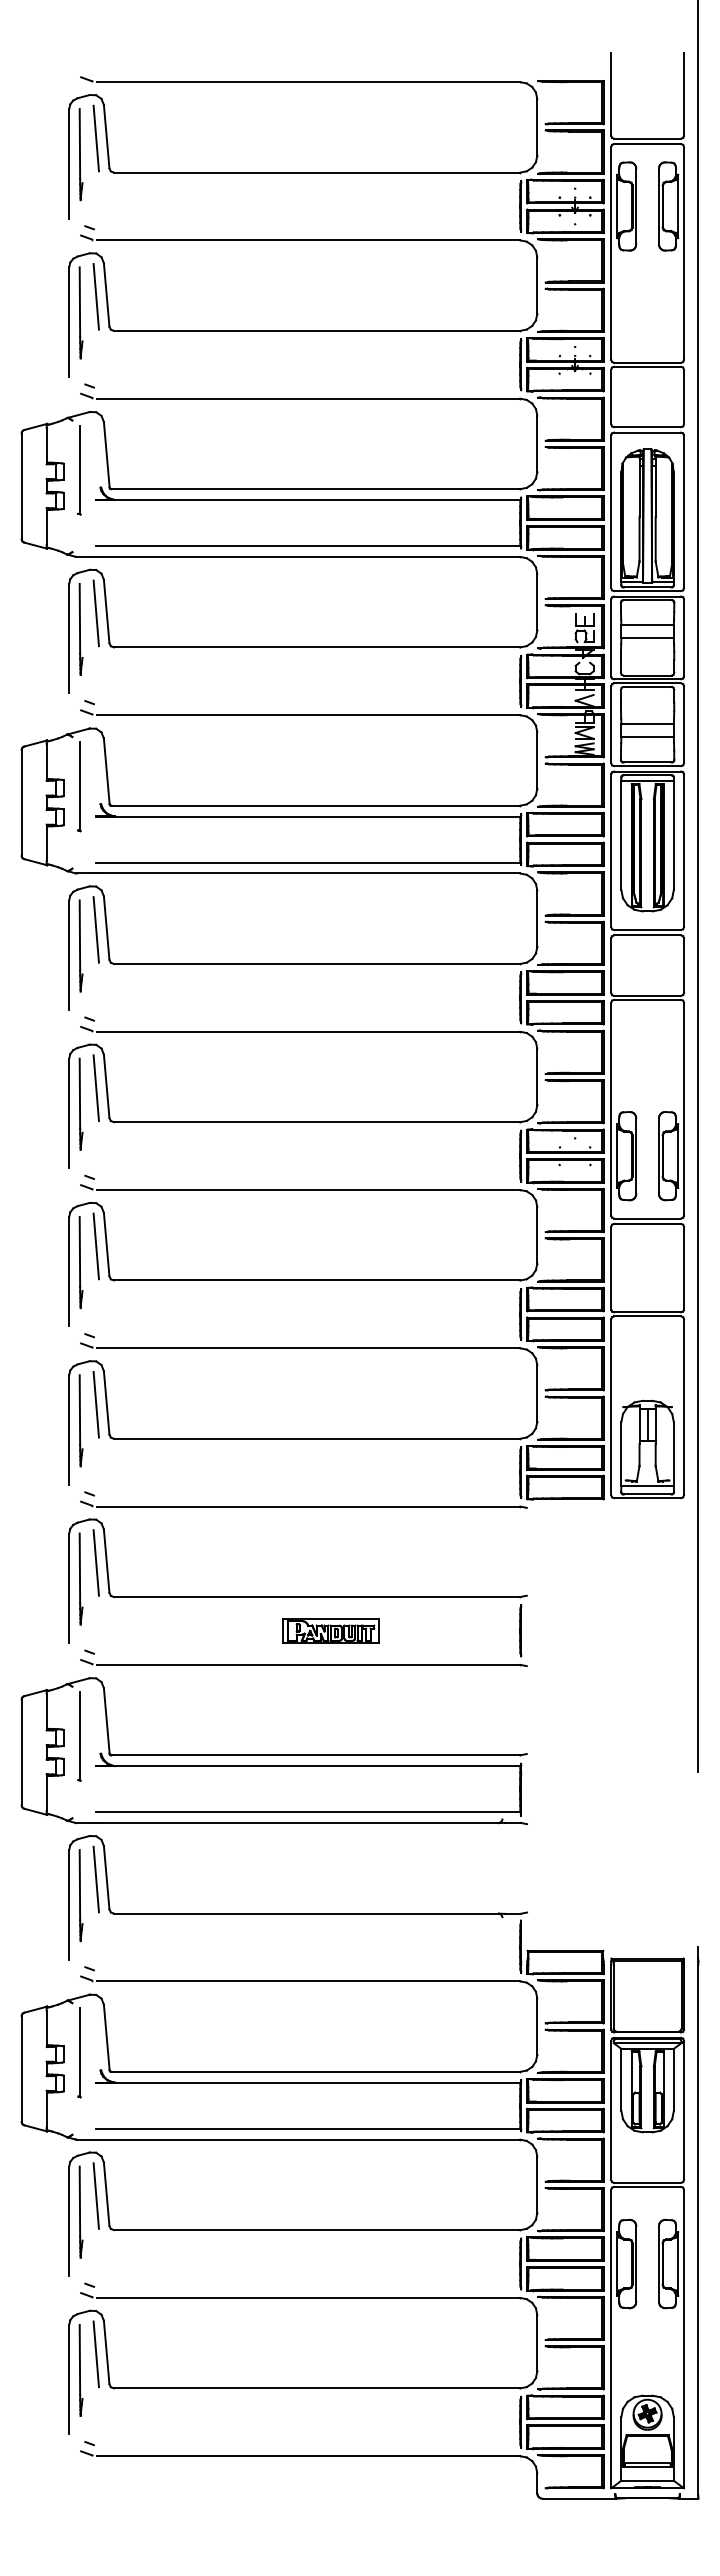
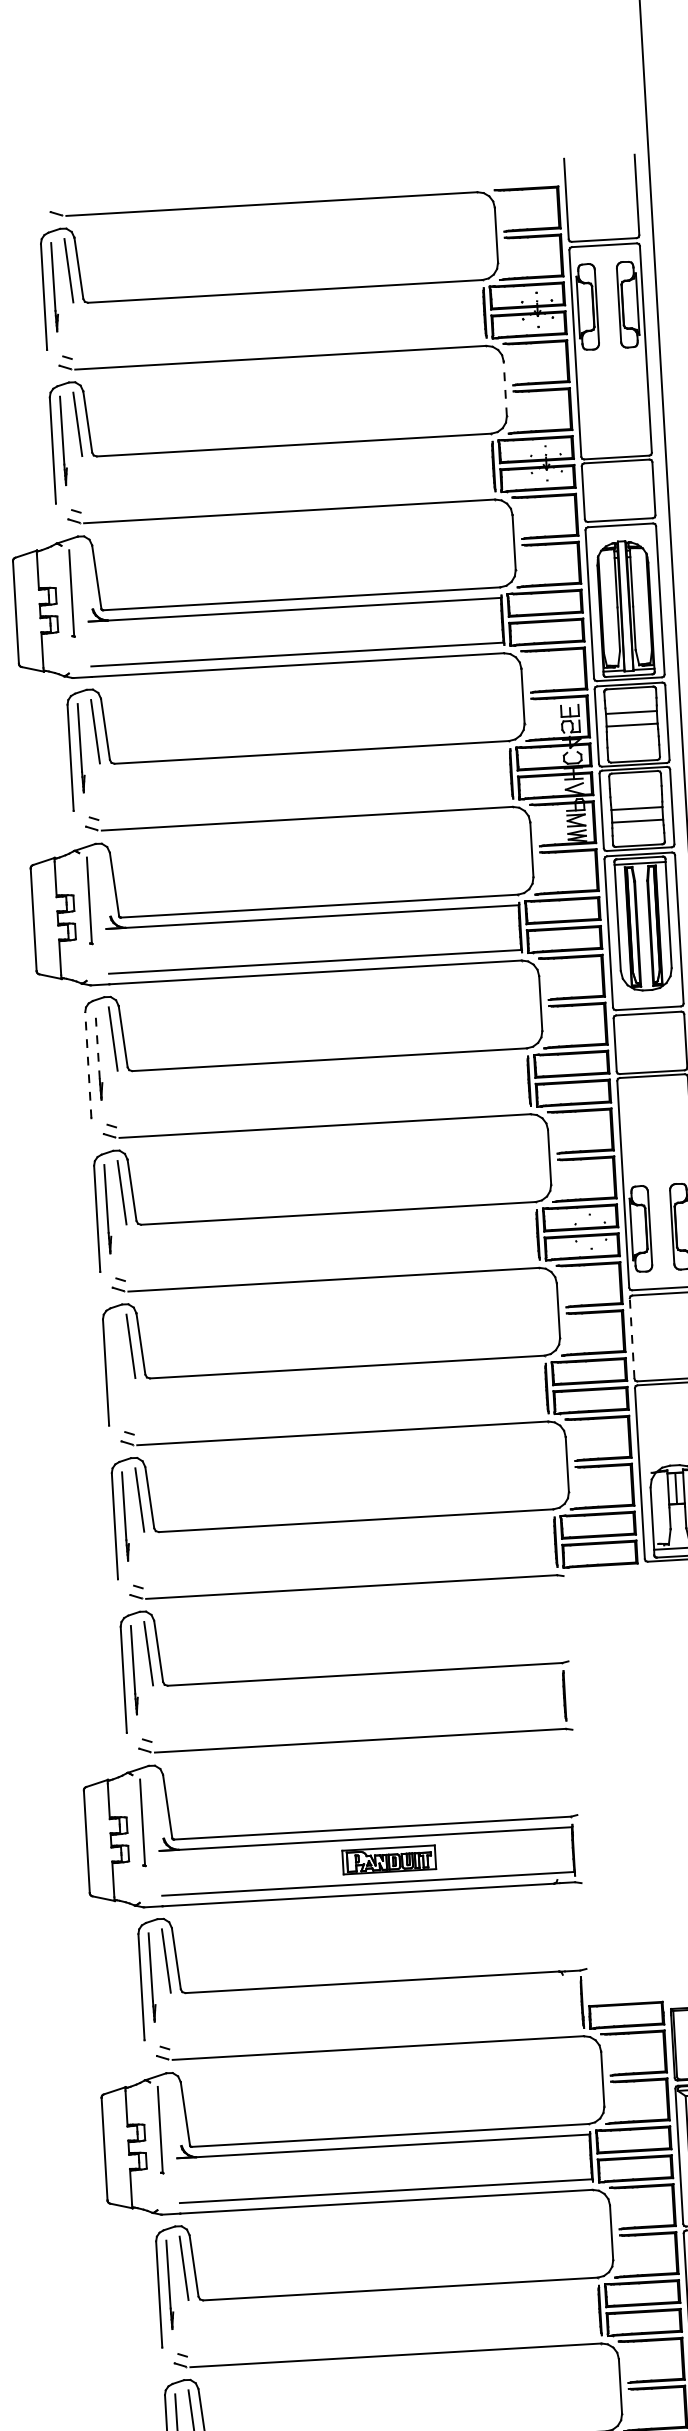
line: (537, 285) -> (505, 388), solid -> dashed
line: (79, 935) -> (97, 1045), solid -> dashed
line: (69, 955) -> (88, 1065), solid -> dashed
part: (80, 1262) -> (116, 1362), removed
line: (611, 1267) -> (632, 1337), solid -> dashed
part: (330, 1630) -> (388, 1859), moved

